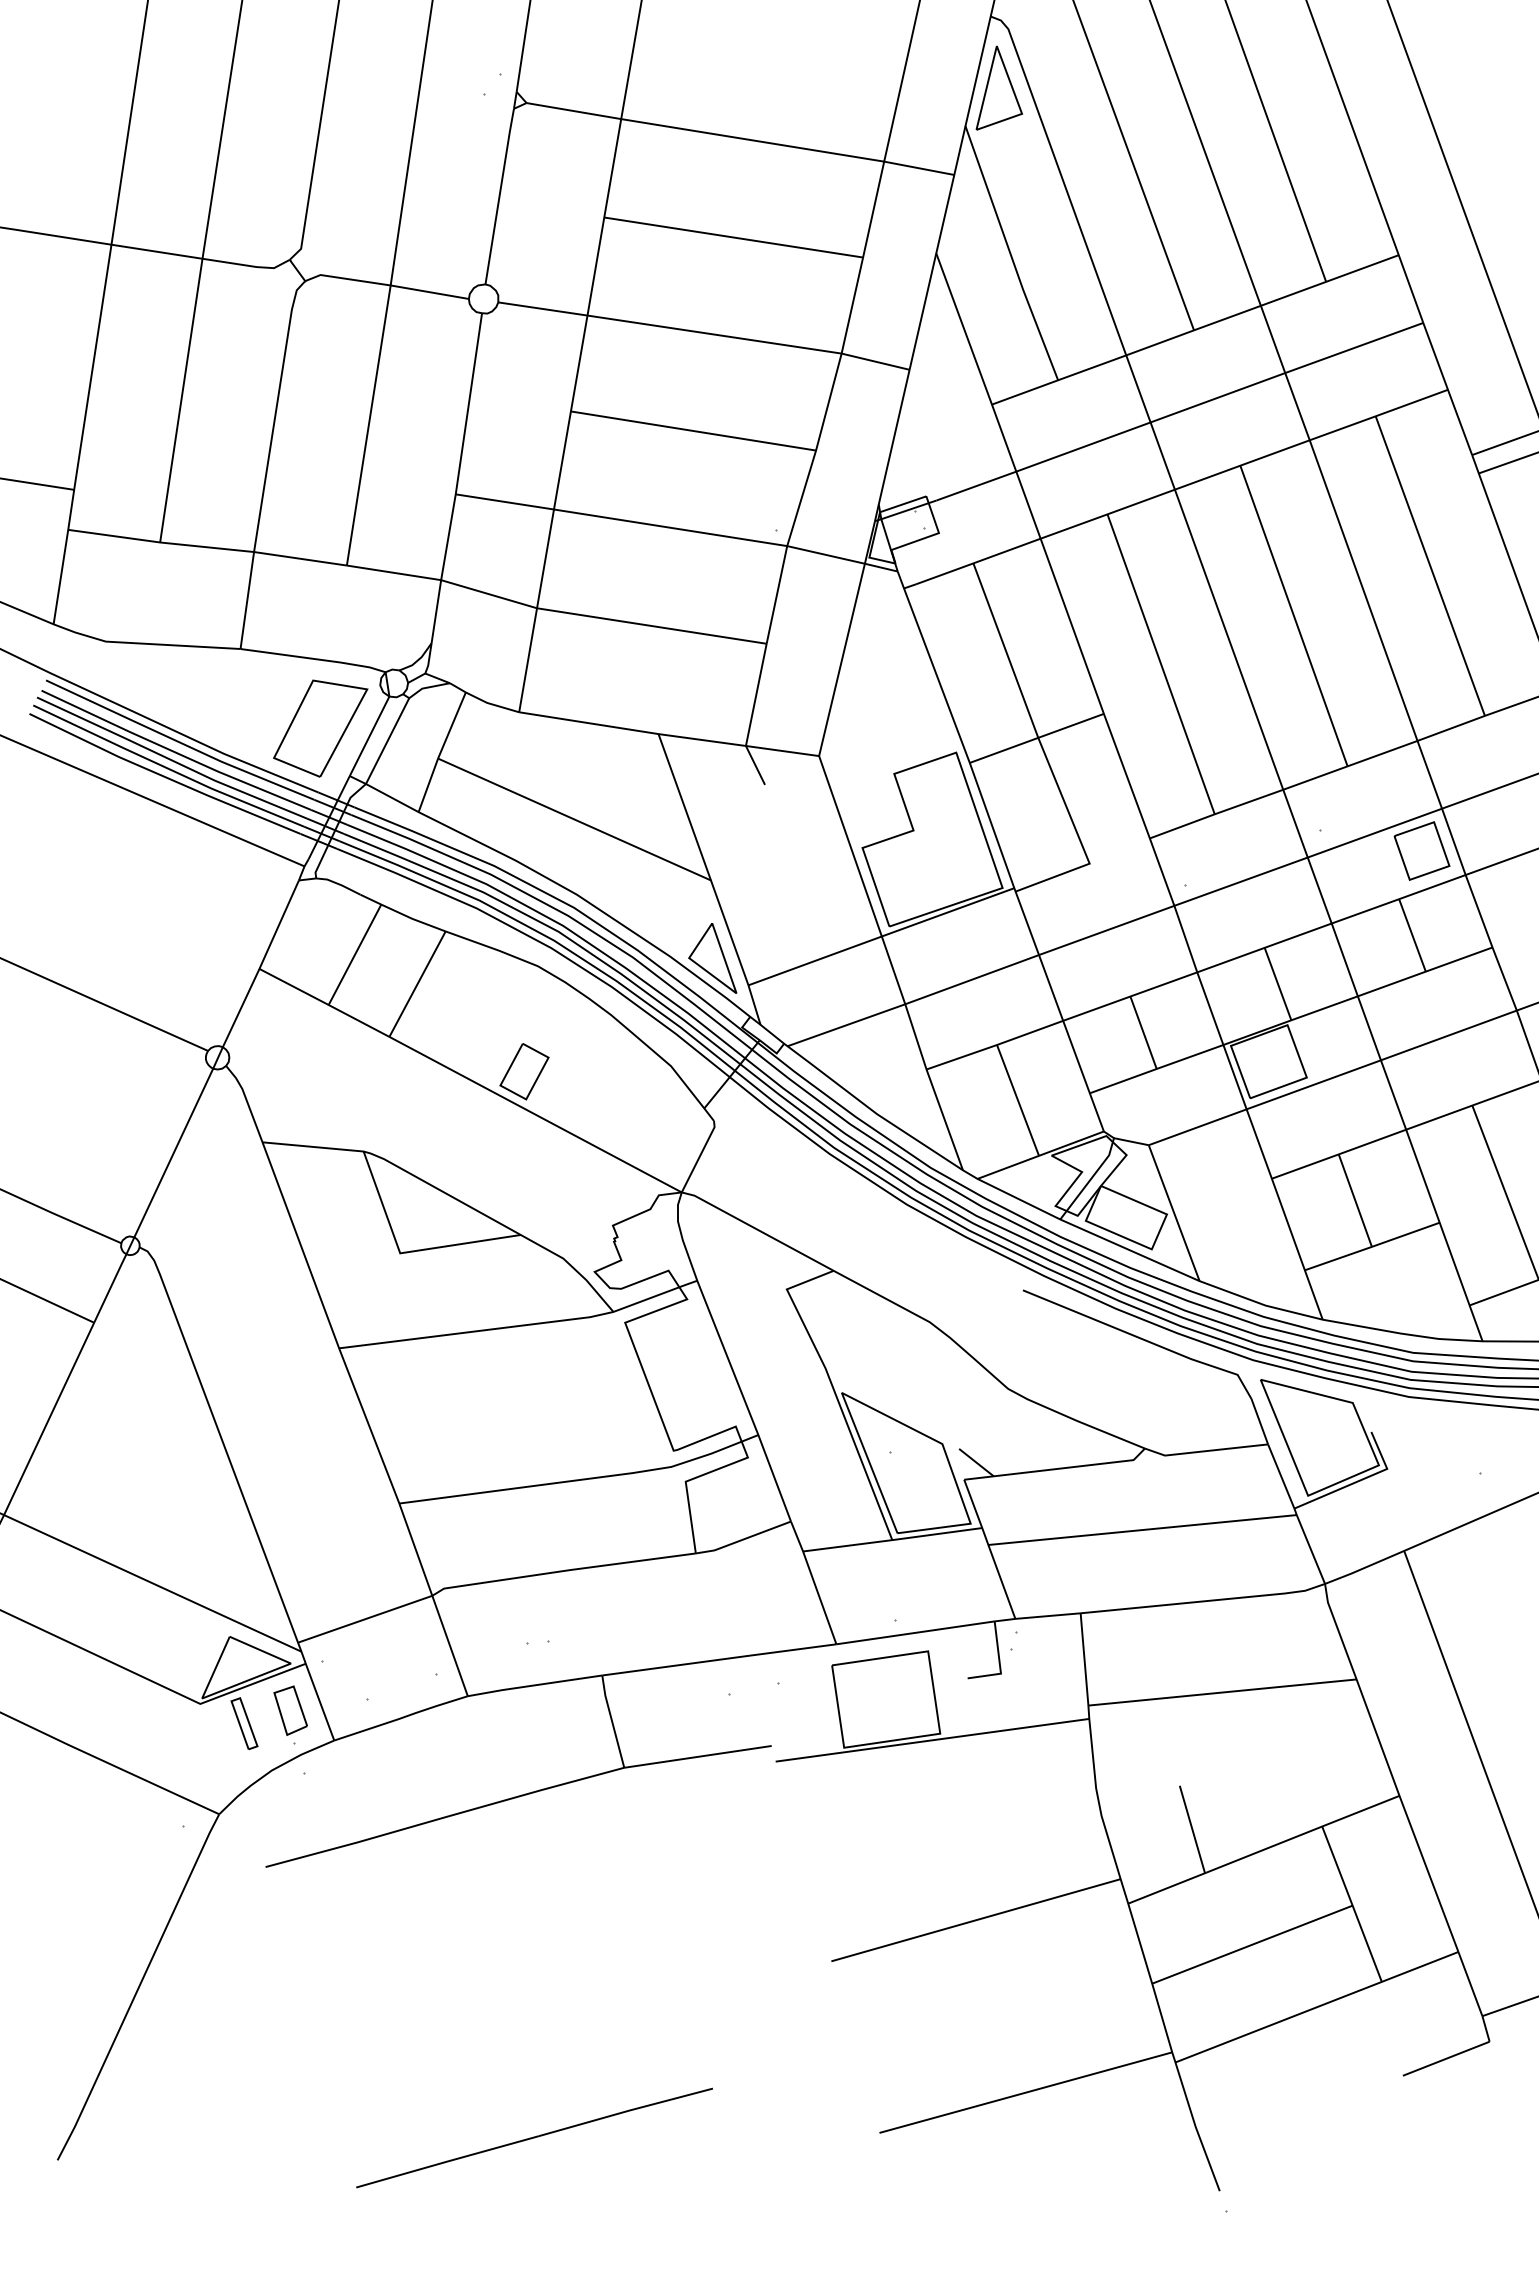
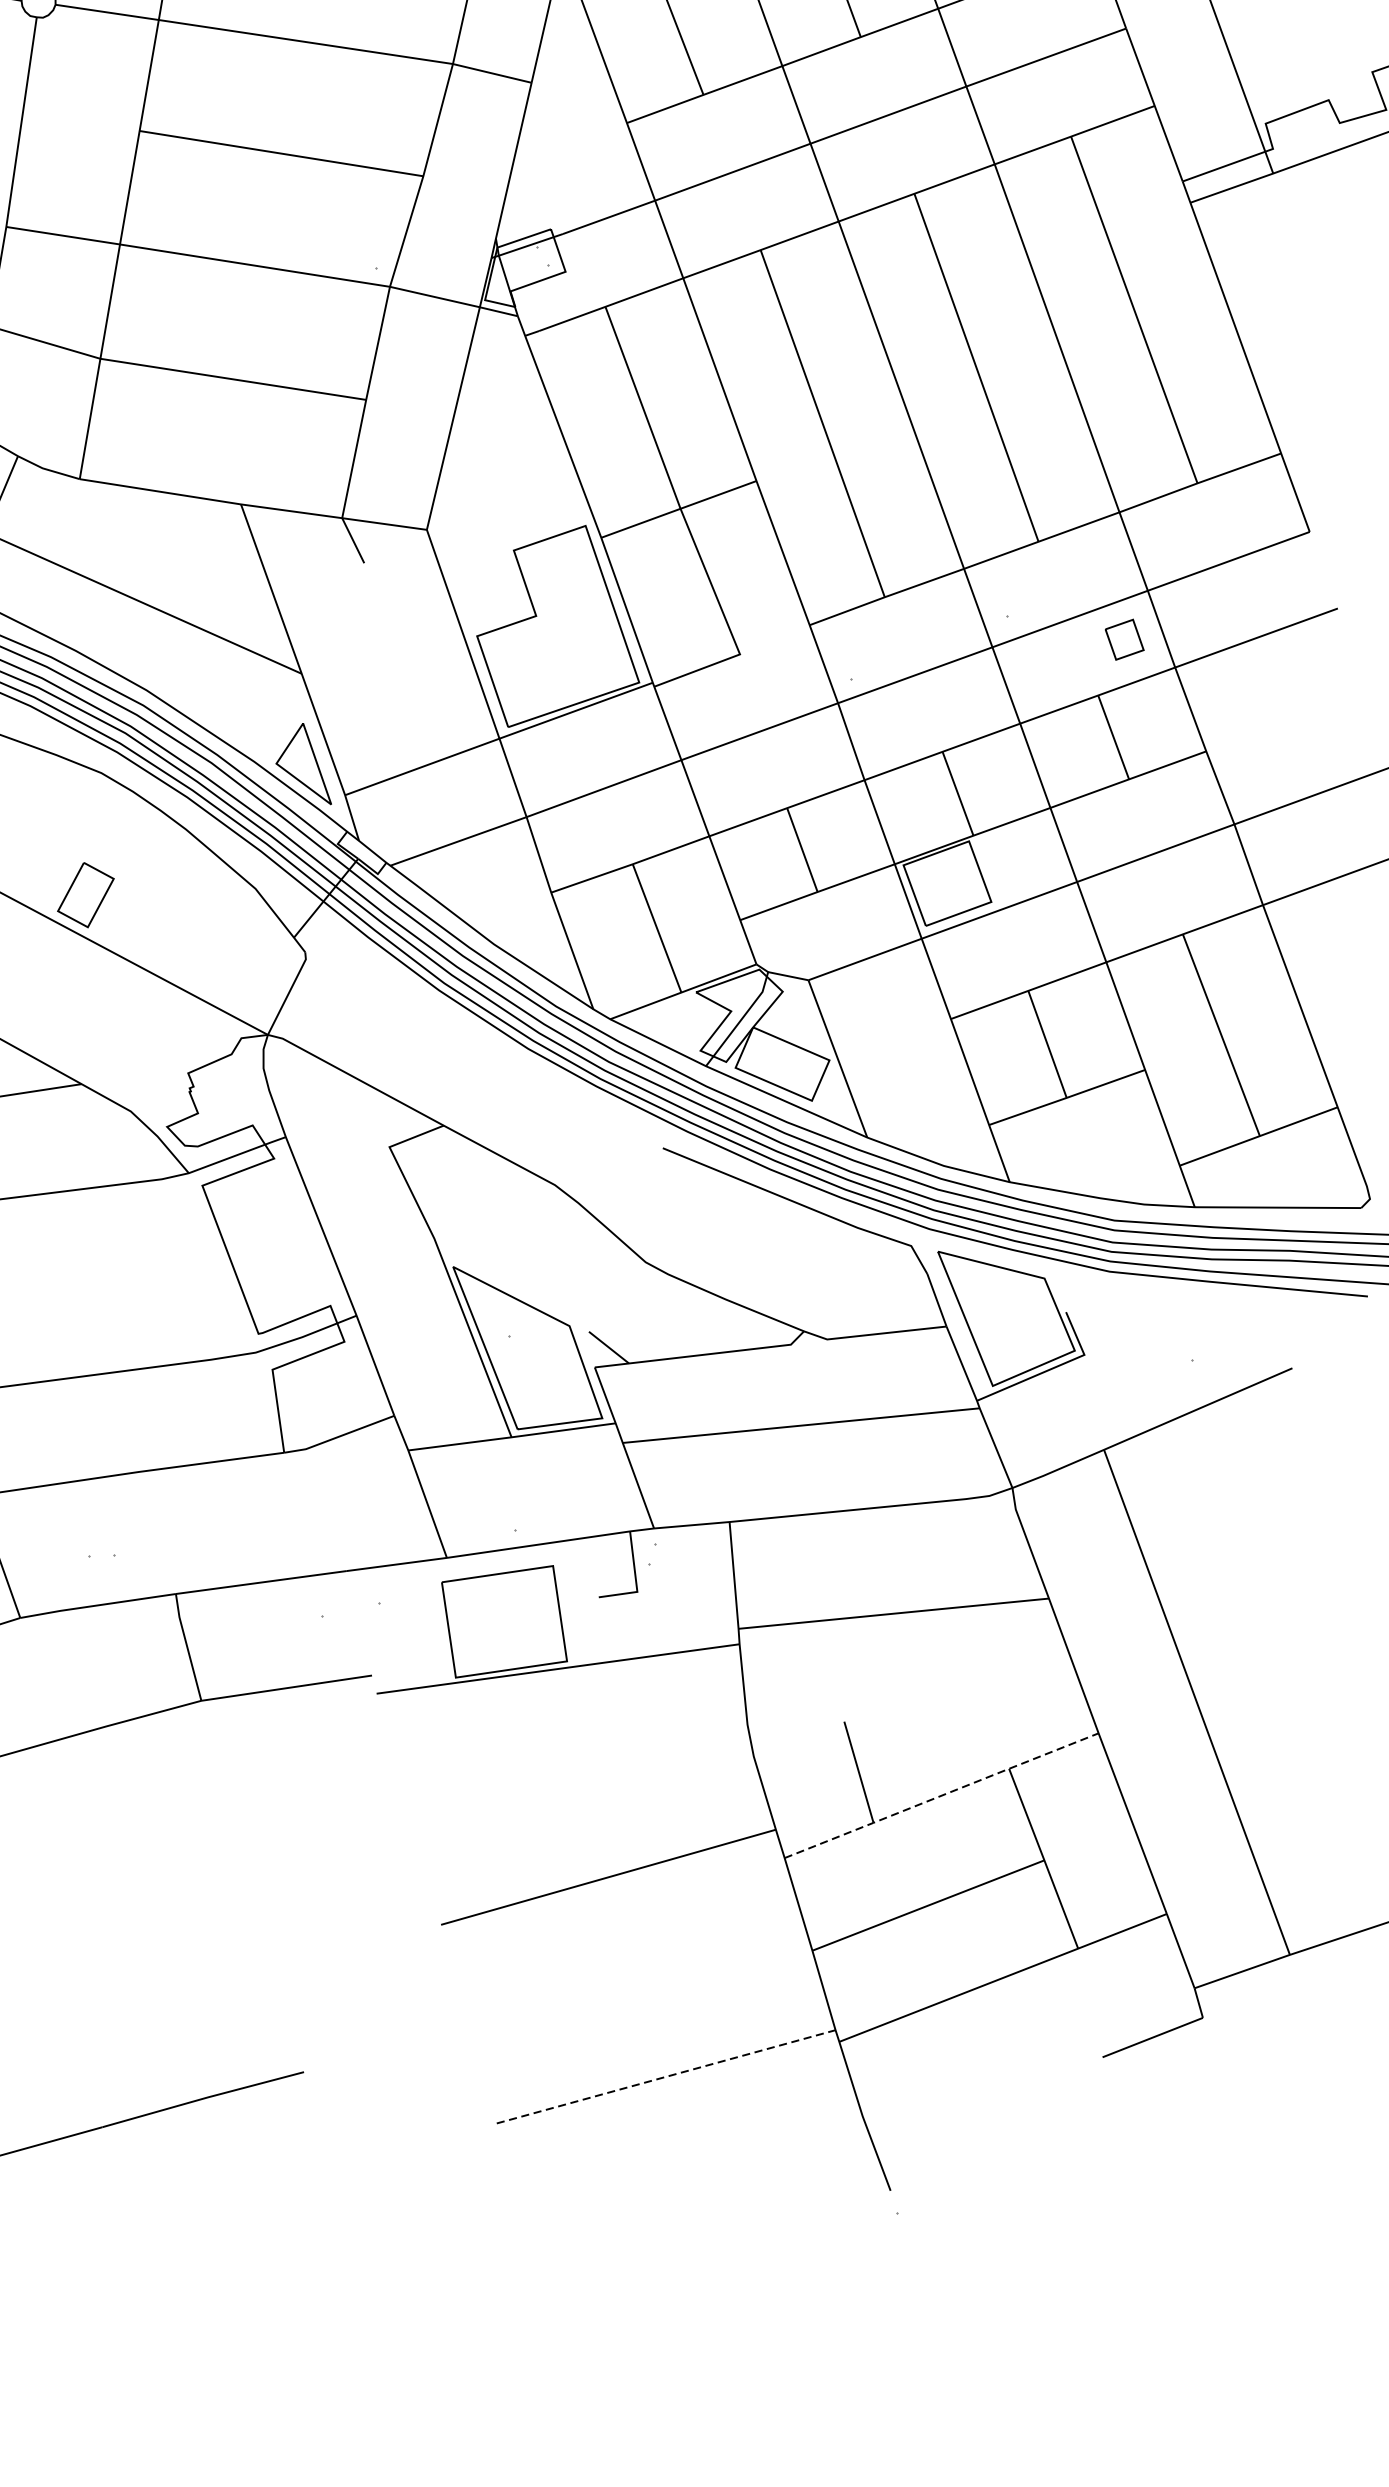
part: (1421, 850) -> (1124, 639), size x0.6
line: (1264, 1849) -> (942, 1795), solid -> dashed
line: (1025, 2092) -> (665, 2076), solid -> dashed

